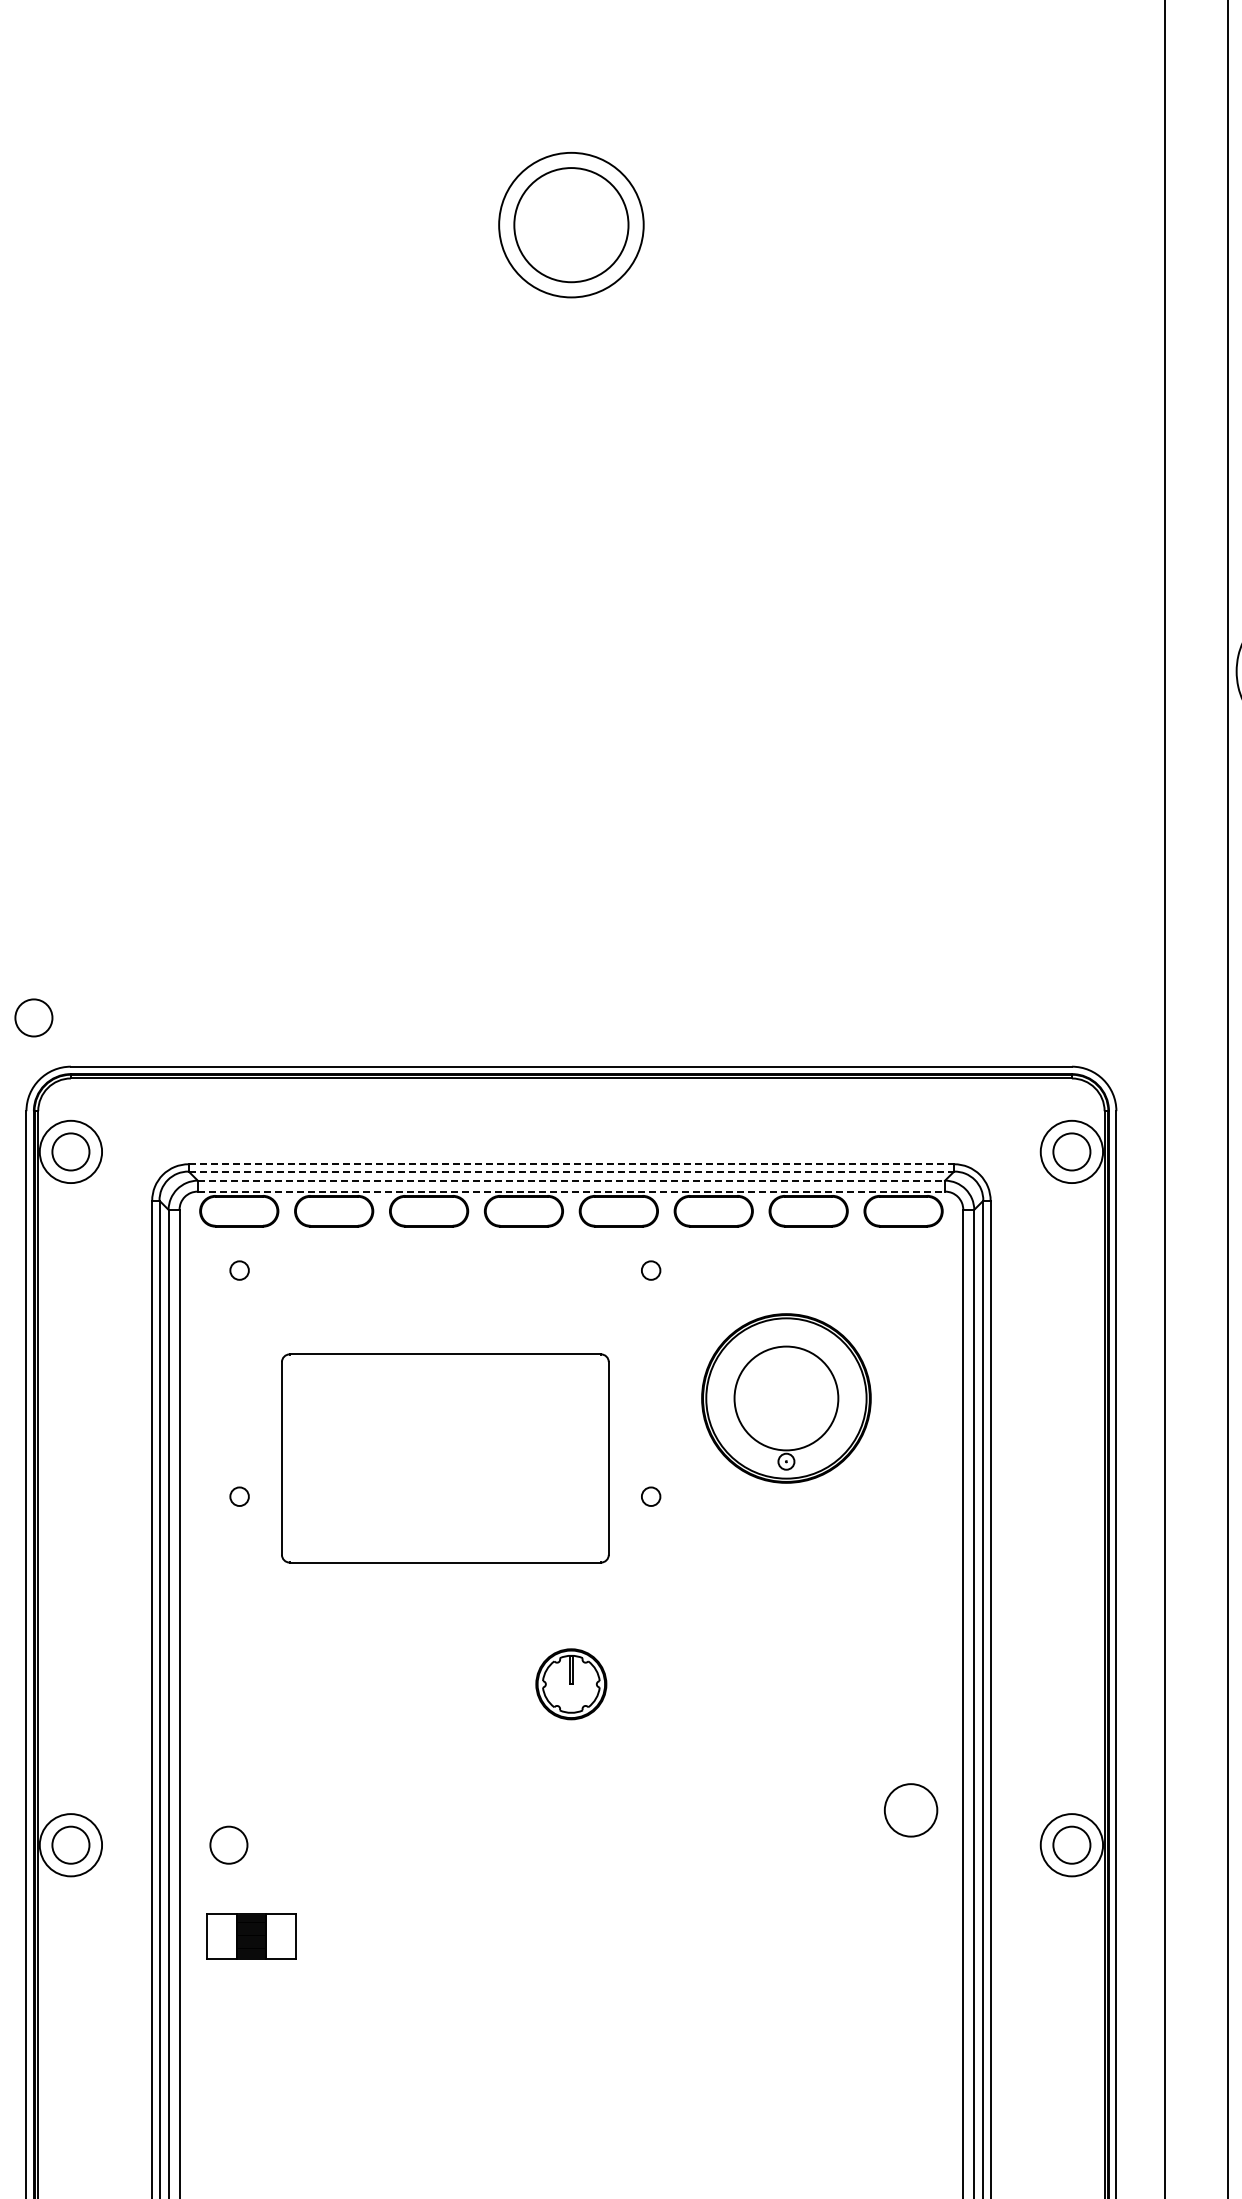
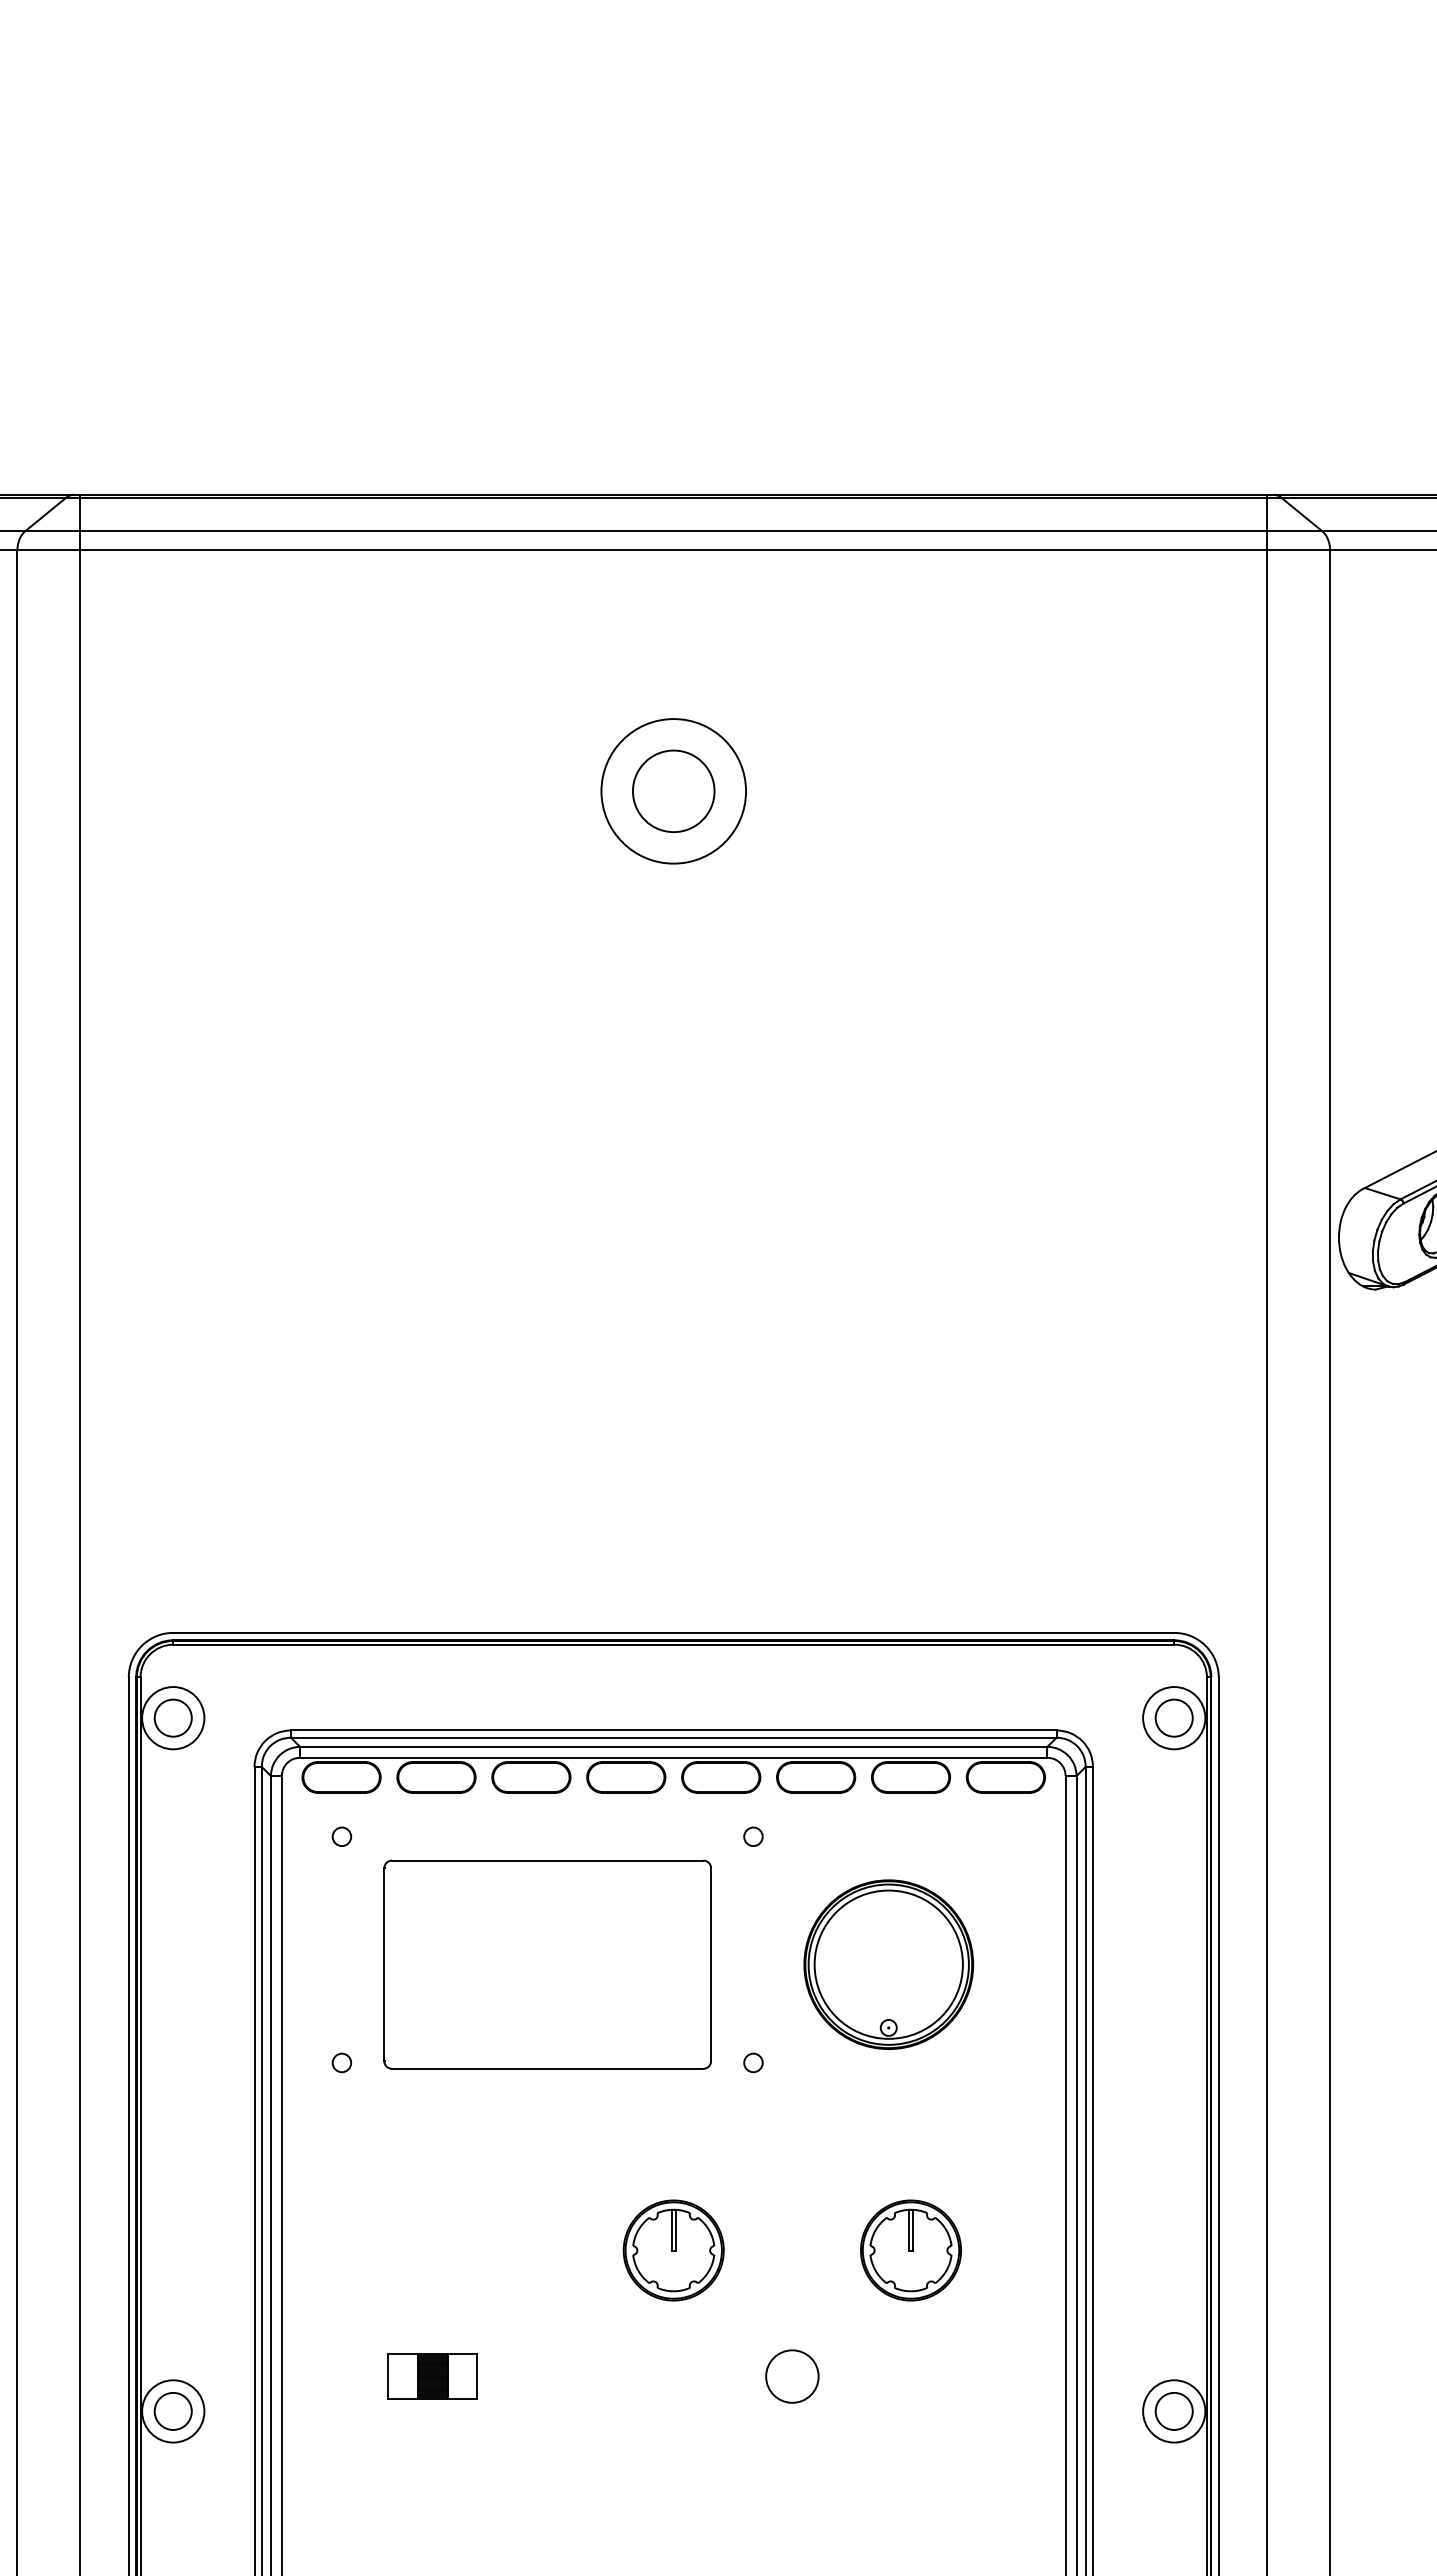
circle: (571, 225) -> (673, 791), size x0.71
circle: (33, 1017) -> (135, 1583), removed
line: (571, 1164) -> (673, 1730), dashed -> solid
line: (571, 1171) -> (673, 1737), dashed -> solid
line: (571, 1180) -> (673, 1746), dashed -> solid
line: (571, 1191) -> (673, 1757), dashed -> solid
circle: (786, 1398) -> (888, 1964), size x1.43
part: (445, 1458) -> (547, 1964), moved
part: (571, 1684) -> (673, 2250), size x1.43
part: (808, 1684) -> (910, 2250), added
circle: (911, 1810) -> (792, 2376), moved
circle: (228, 1845) -> (330, 2411), removed
part: (251, 1936) -> (432, 2376), moved

